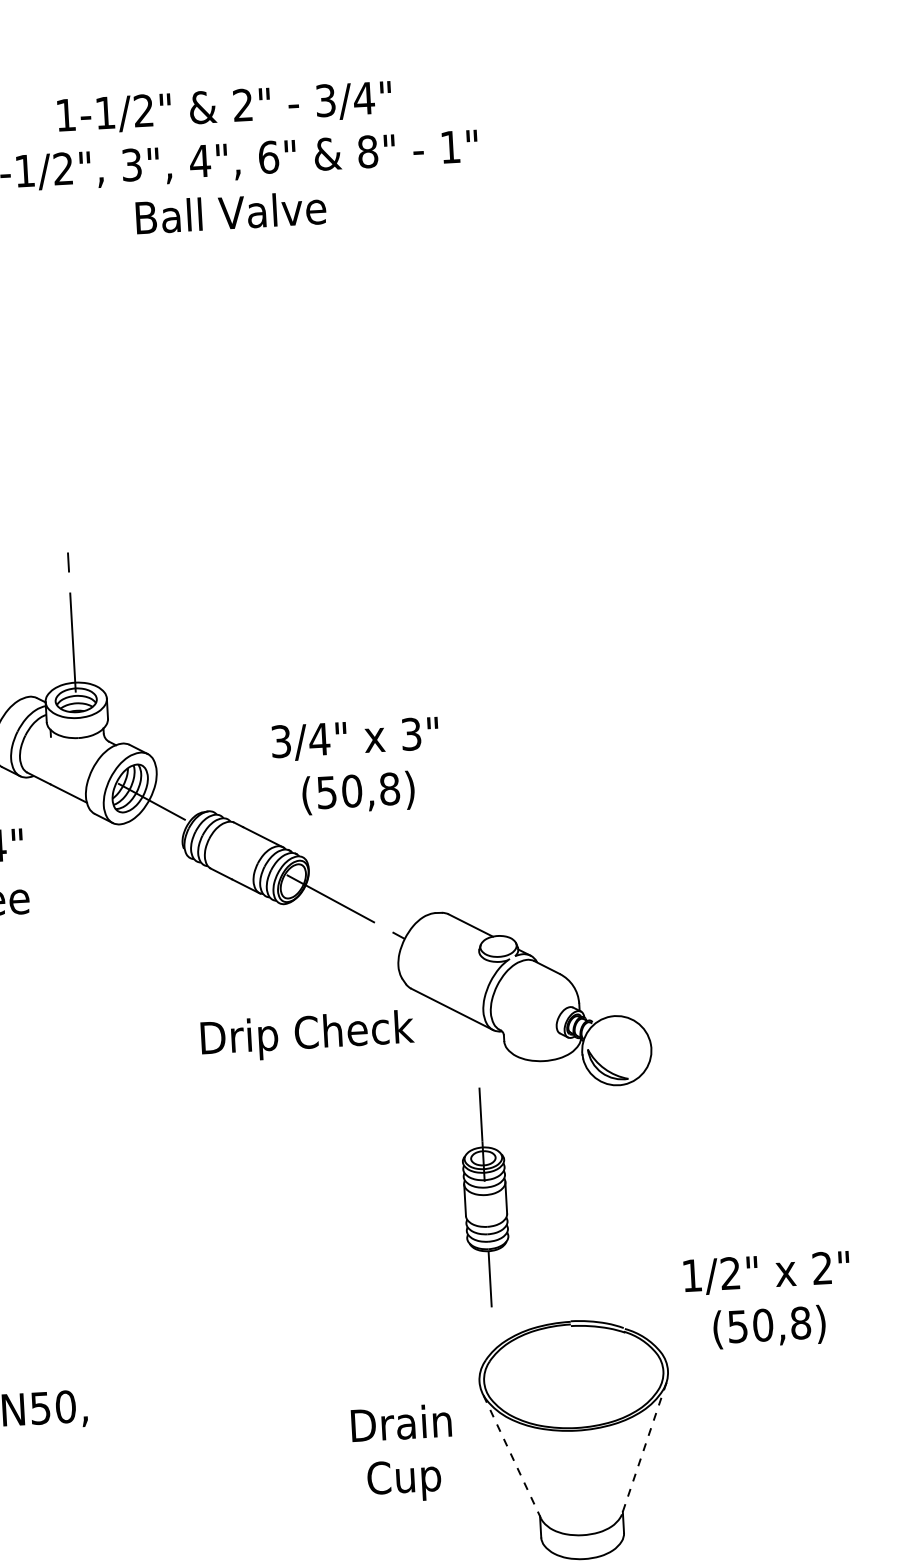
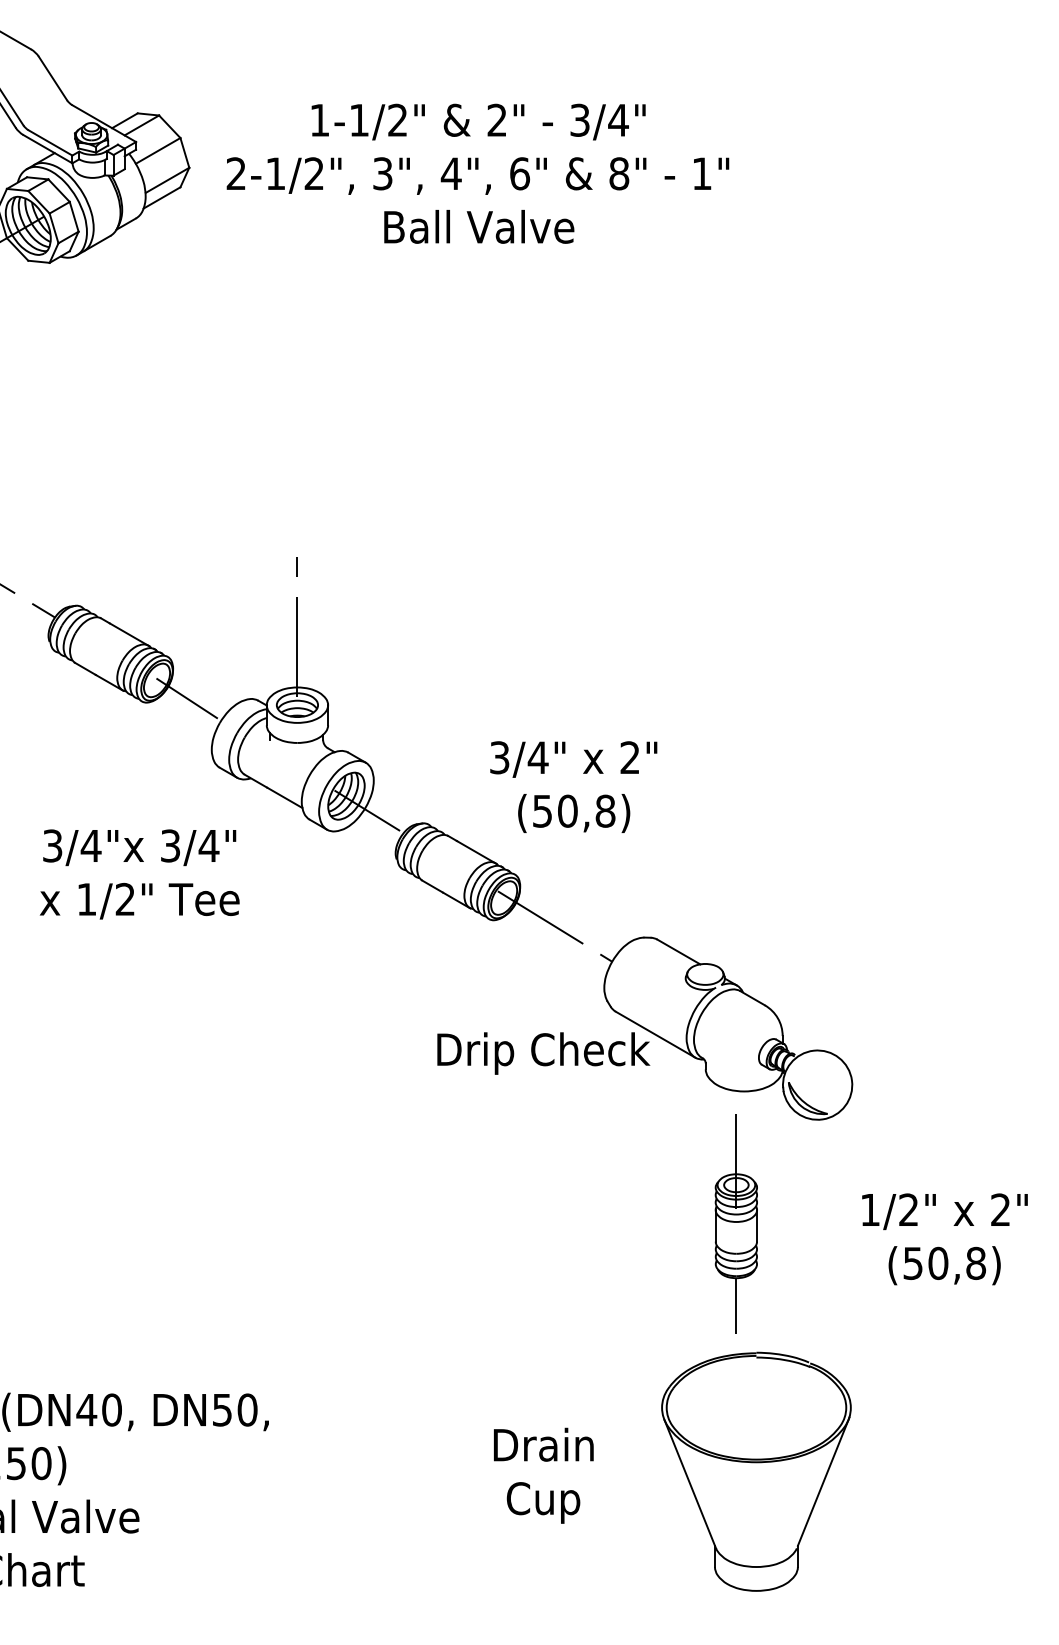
text: (410, 734) -> (629, 757), 3" -> 2"
text: (307, 1036) -> (543, 1053), moved
part: (484, 1196) -> (735, 1223), moved
text: (767, 1301) -> (944, 1239), moved
line: (644, 1446) -> (823, 1481), dashed -> solid
text: (402, 1453) -> (543, 1475), moved
line: (512, 1455) -> (690, 1483), dashed -> solid

